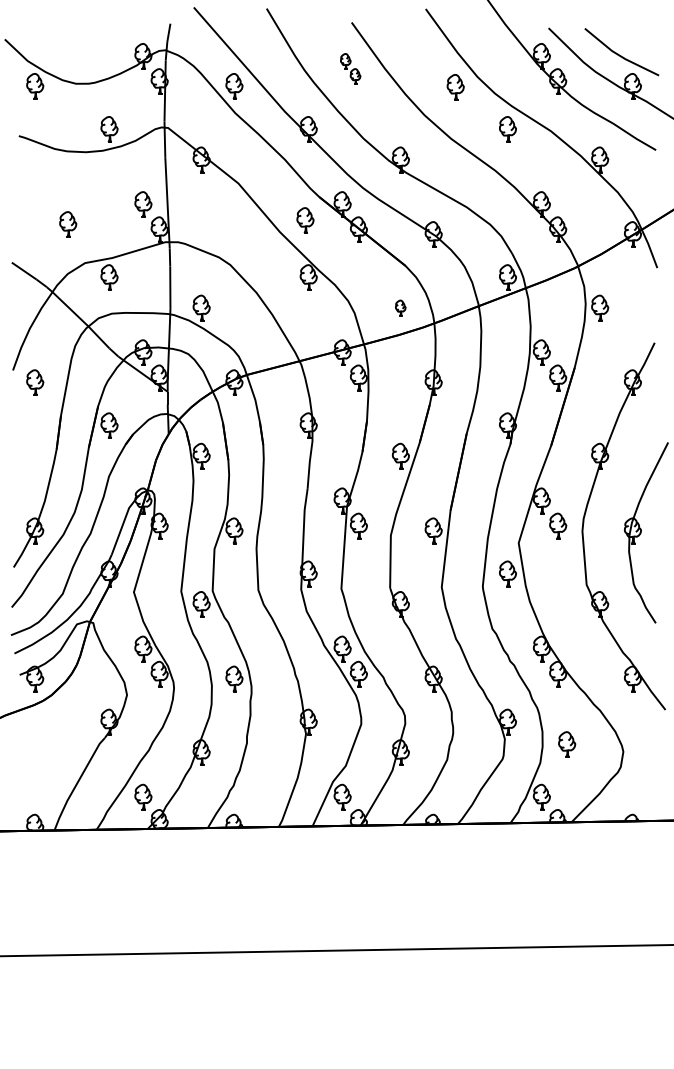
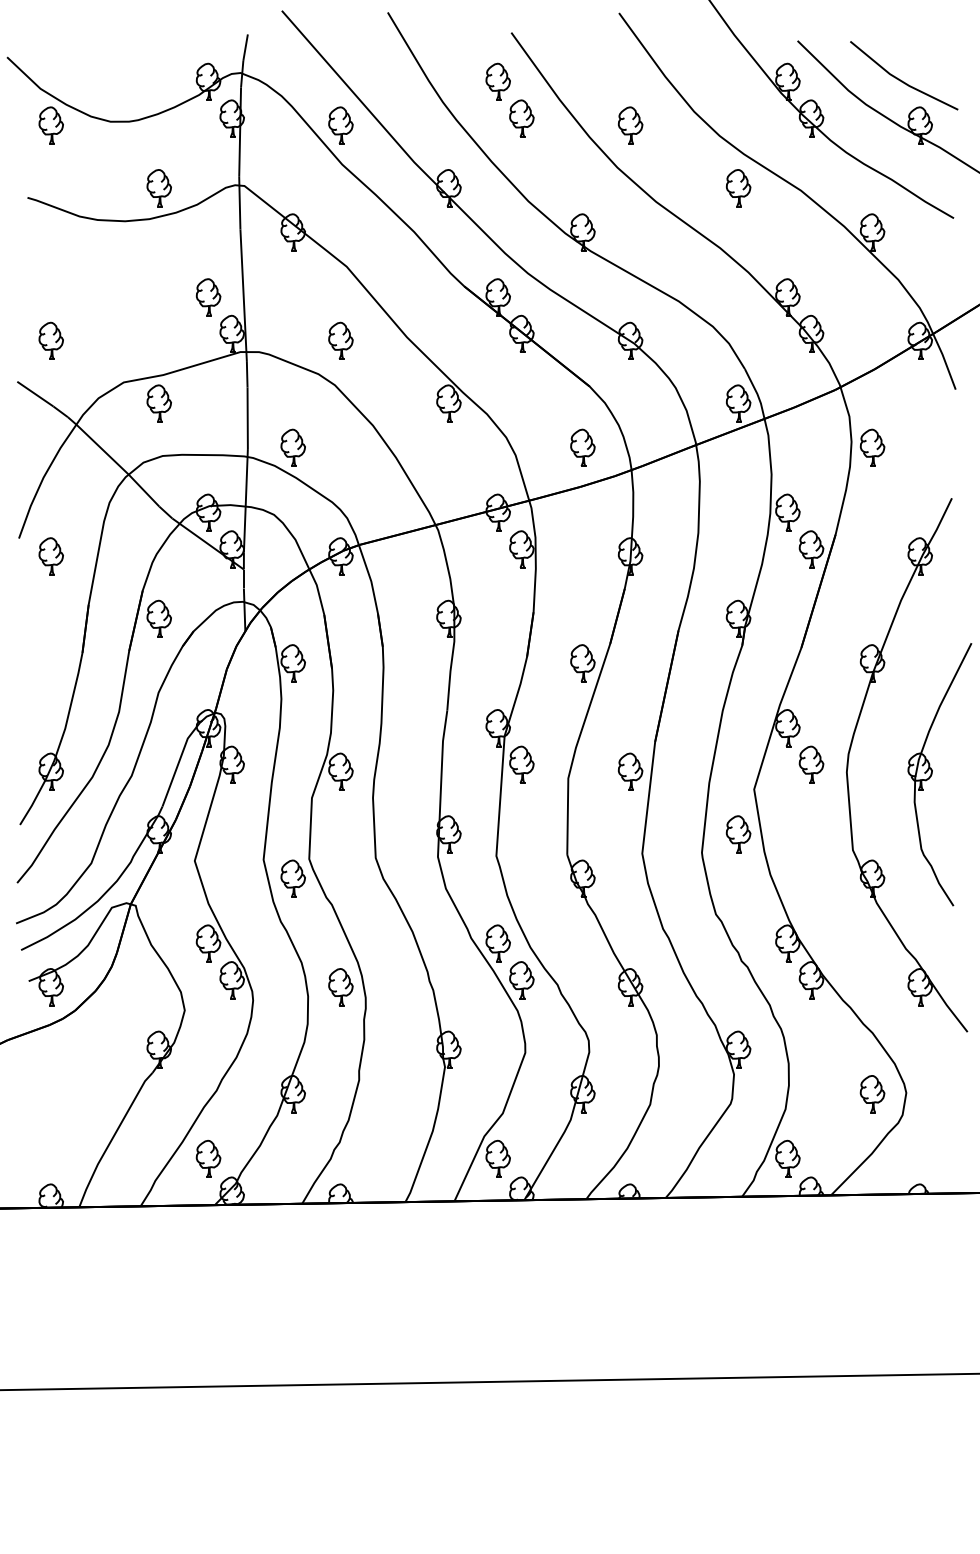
part: (350, 68) -> (509, 99), size x1.67
part: (455, 87) -> (630, 125), moved
part: (305, 220) -> (340, 340), moved
part: (68, 224) -> (51, 340), moved
part: (400, 307) -> (582, 446), size x1.67
part: (567, 744) -> (873, 1093), moved

